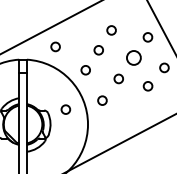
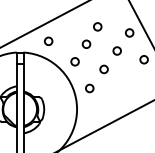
circle: (132, 57) -> (116, 50), size x0.62
circle: (147, 85) -> (129, 75), removed
circle: (65, 108) -> (57, 95), removed

